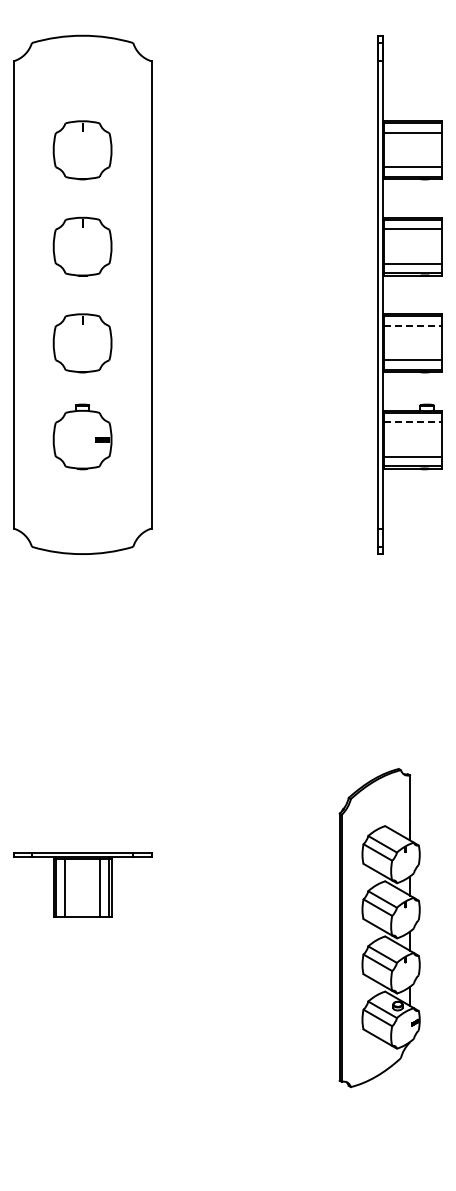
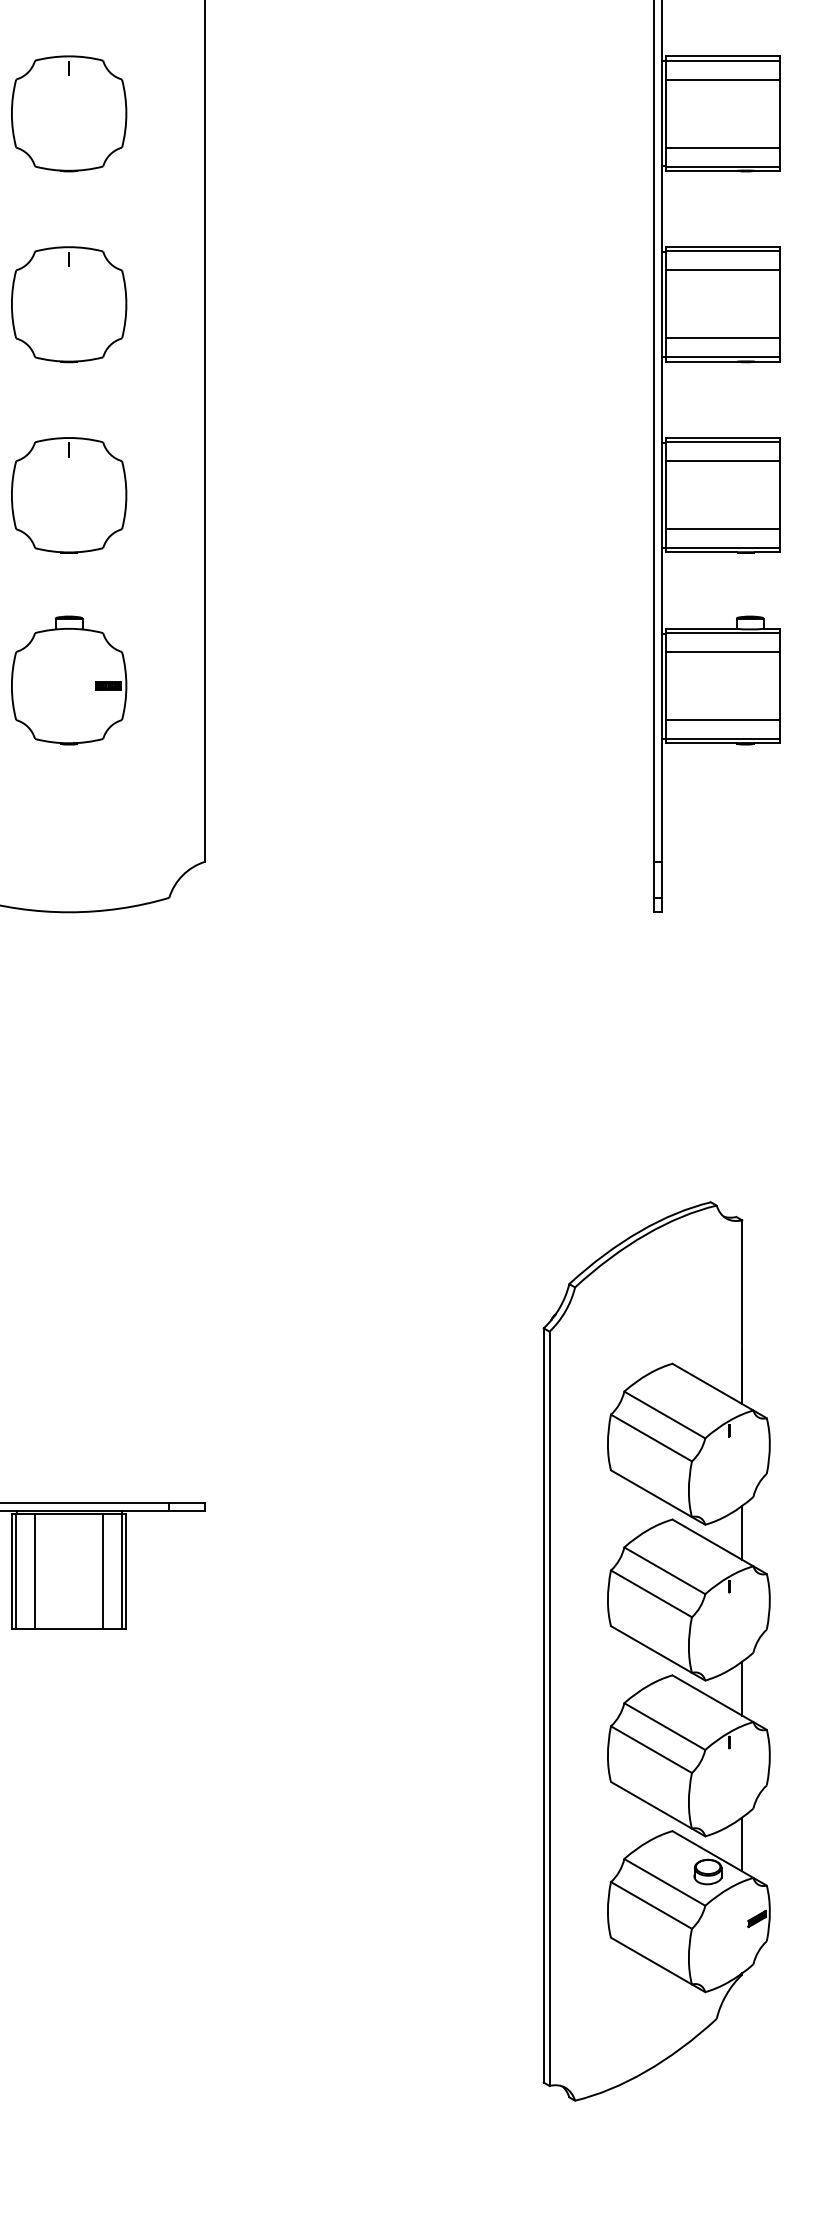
line: (413, 325) -> (723, 460), dashed -> solid
line: (413, 422) -> (723, 652), dashed -> solid
part: (379, 927) -> (656, 1650), size x1.43

